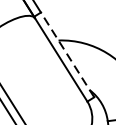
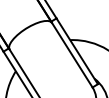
line: (67, 55) -> (77, 51), dashed -> solid

